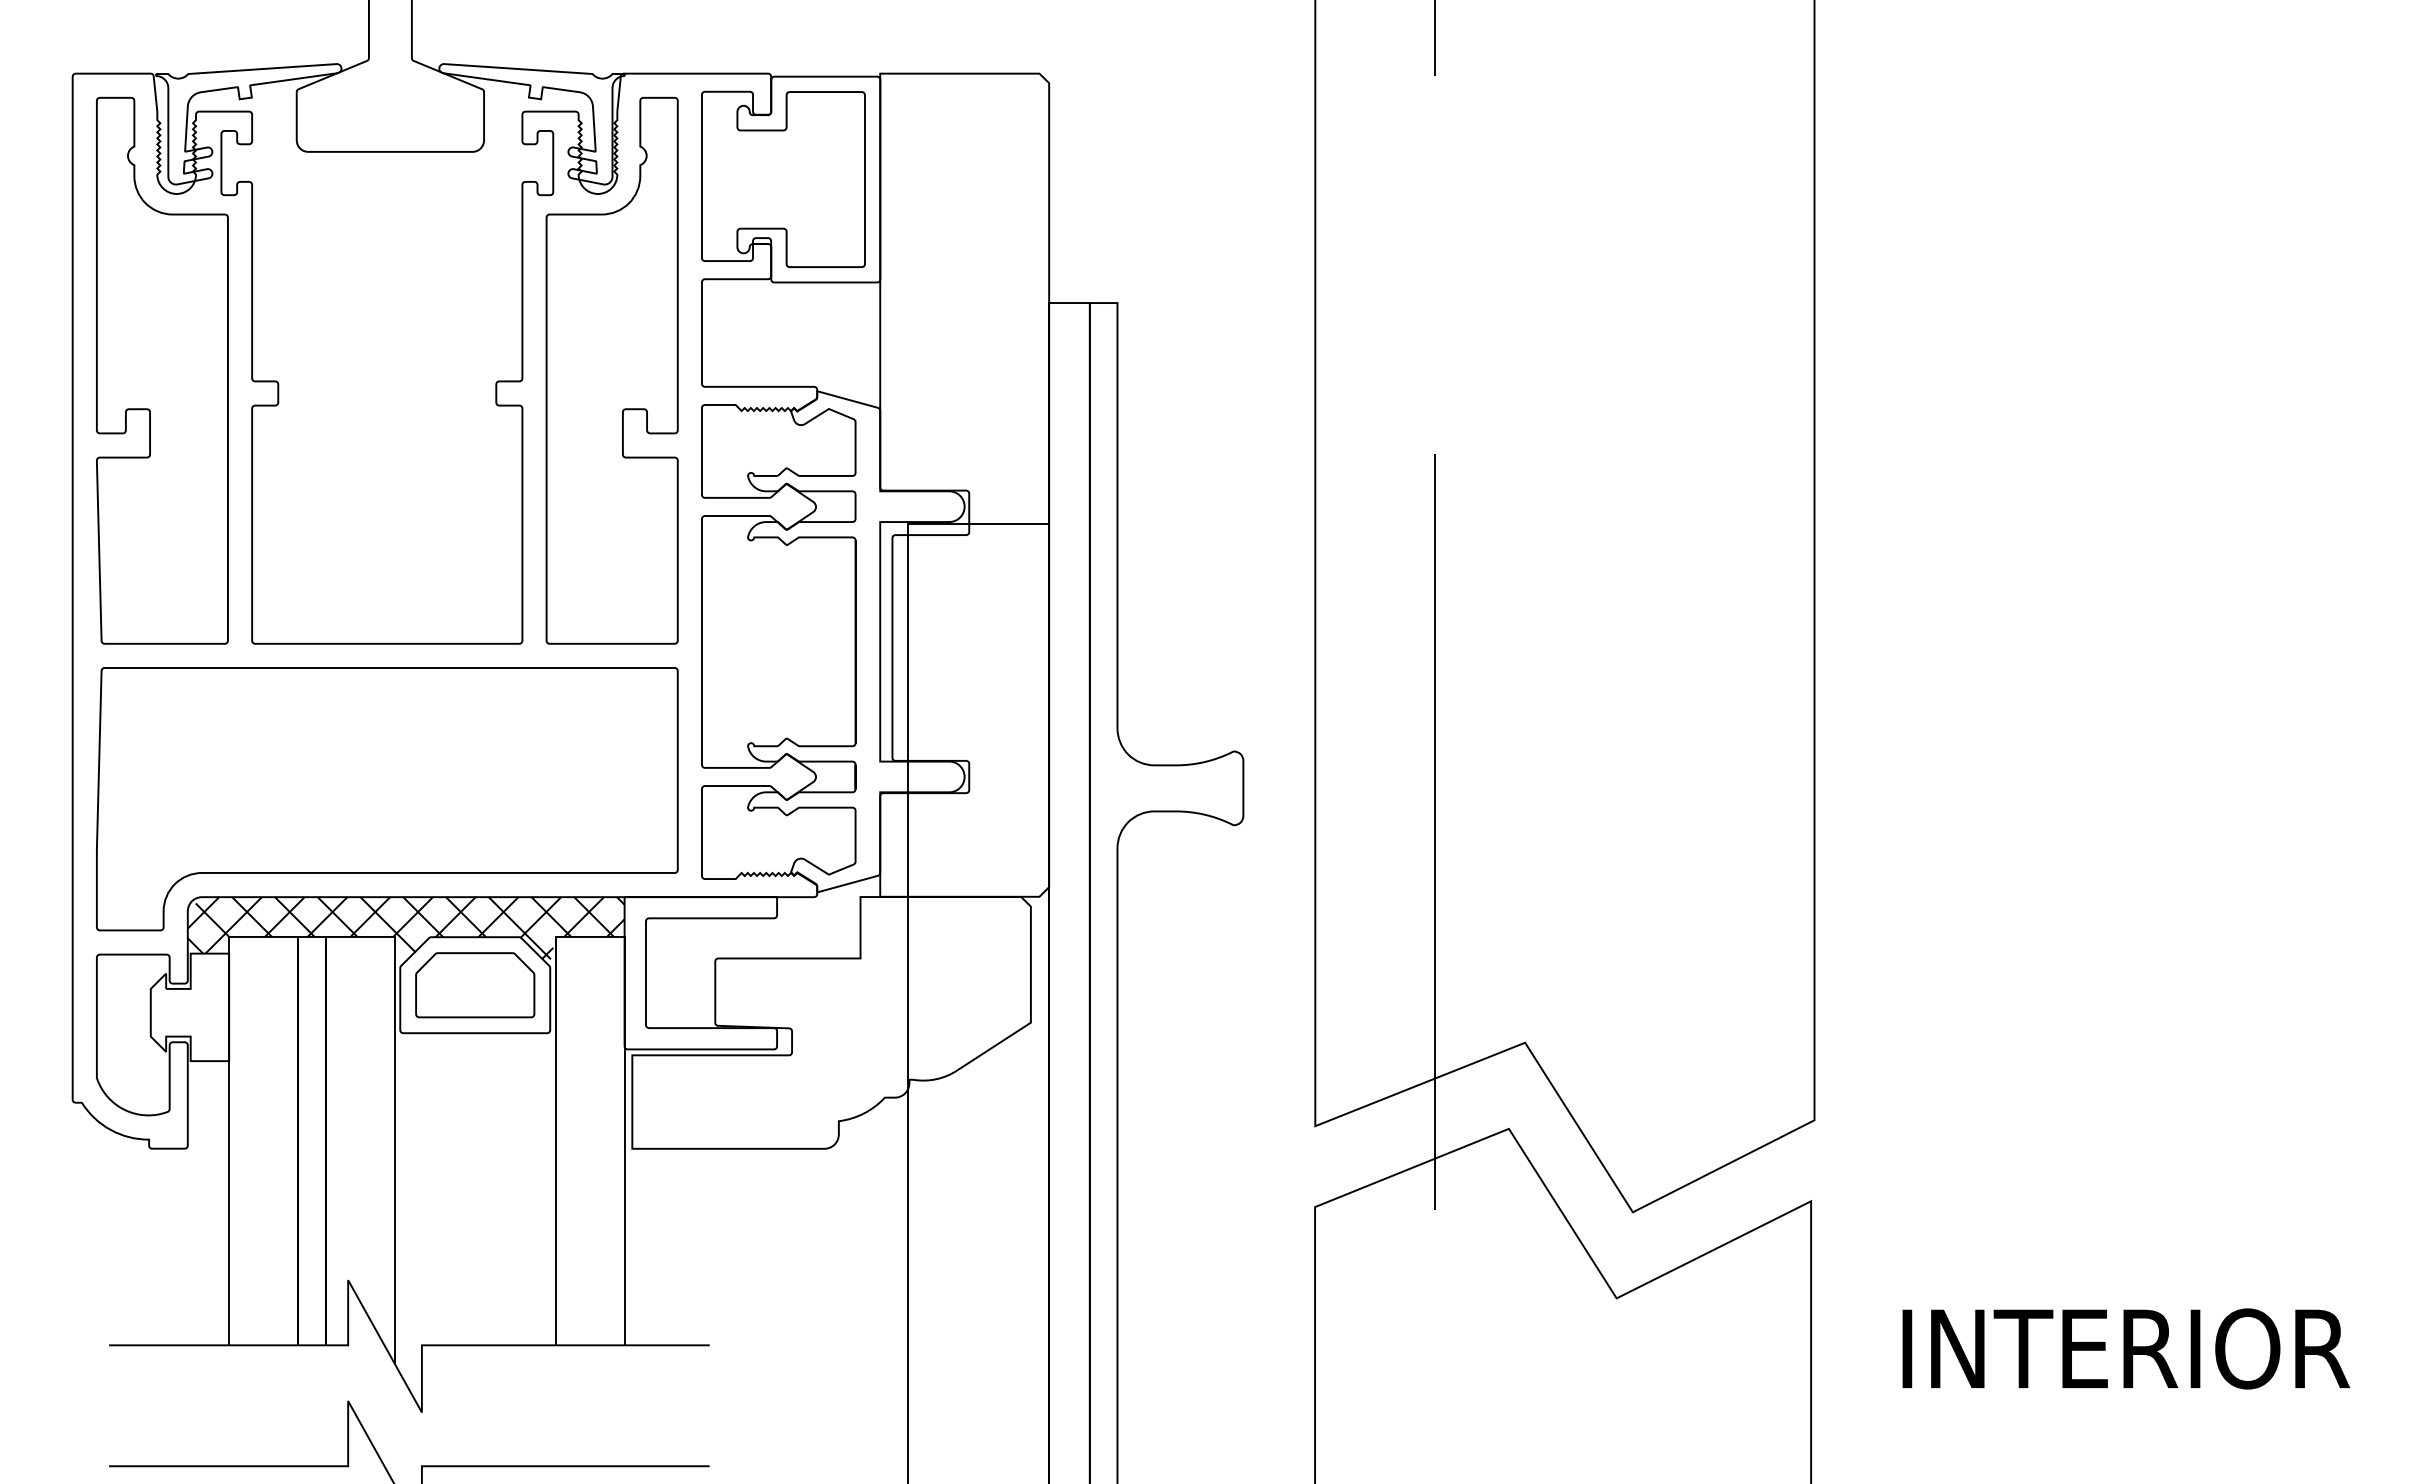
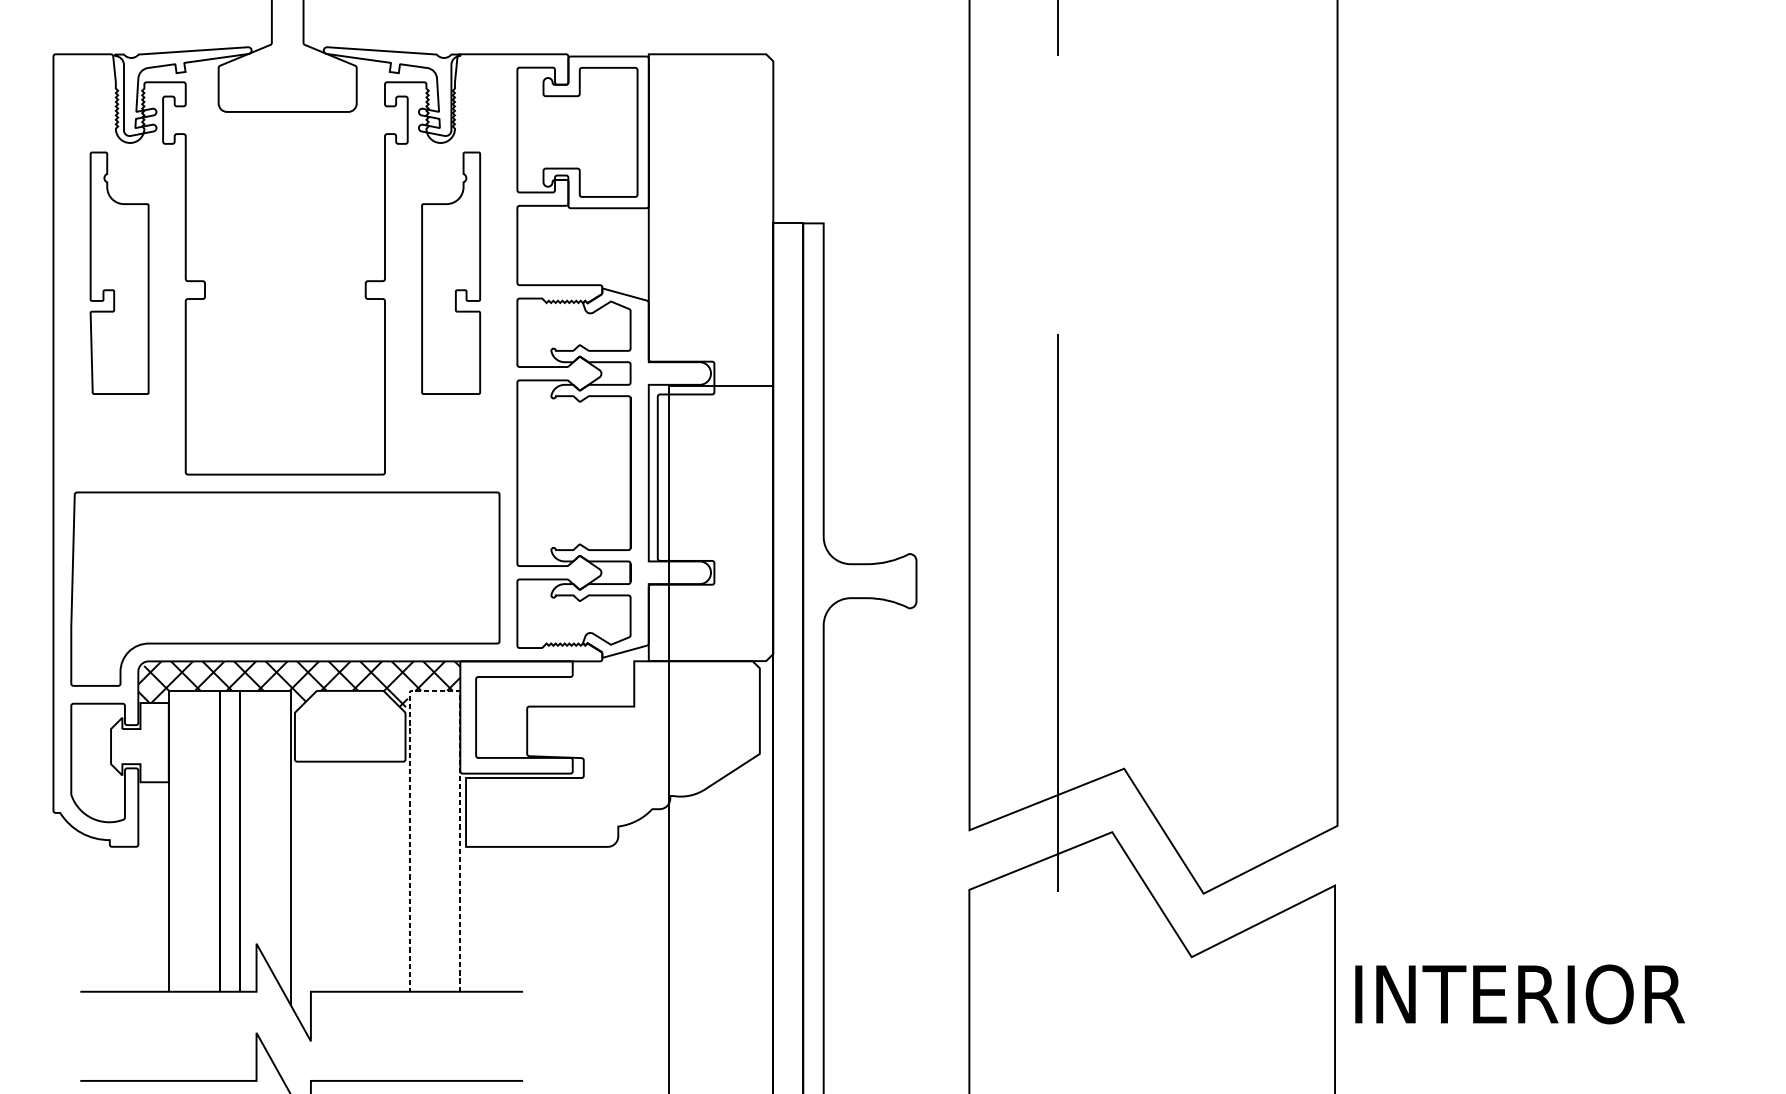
part: (162, 370) -> (119, 273), size x0.6
part: (611, 370) -> (450, 273), size x0.6
line: (589, 937) -> (434, 691), solid -> dashed
part: (475, 985) -> (350, 726), removed
text: (2125, 1348) -> (1519, 994), moved

